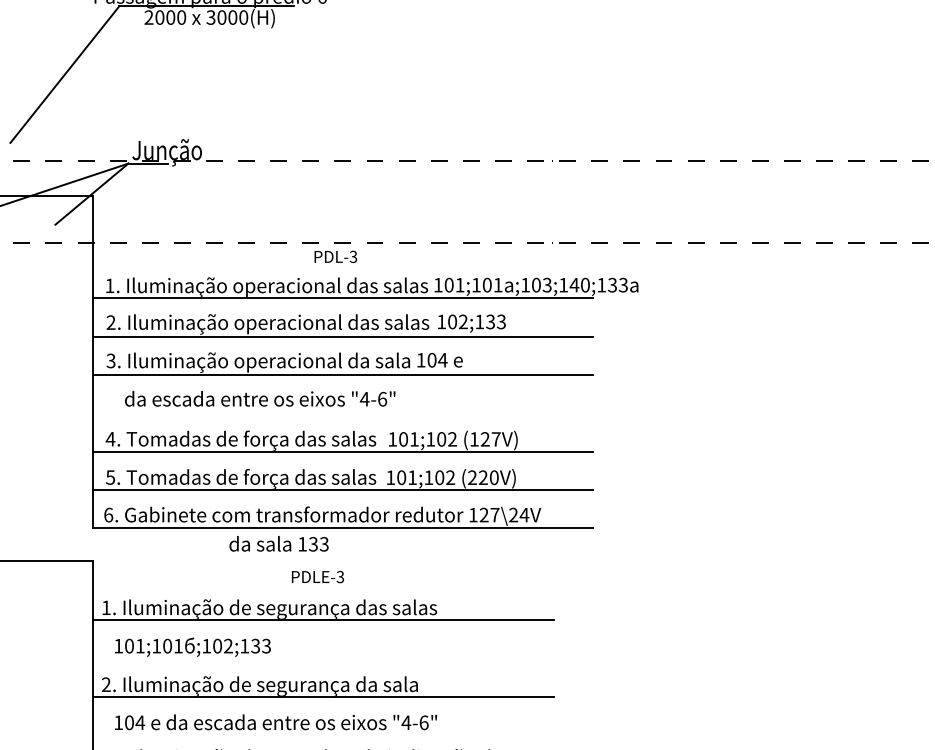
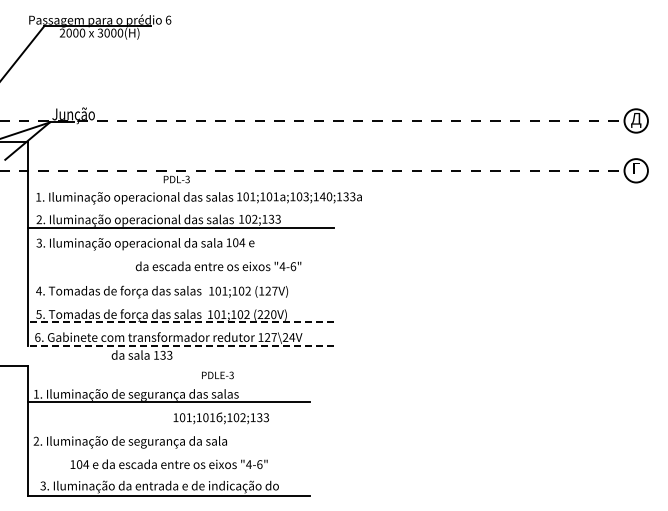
line: (341, 297) -> (180, 204), removed
line: (341, 374) -> (180, 251), removed
text: (260, 399) -> (218, 266), moved
line: (341, 451) -> (180, 298), removed
line: (341, 490) -> (180, 322), solid -> dashed
line: (341, 528) -> (180, 345), solid -> dashed
text: (317, 577) -> (217, 375), moved
text: (191, 647) -> (220, 418), moved
line: (322, 696) -> (168, 448), removed
text: (274, 722) -> (168, 464), moved

